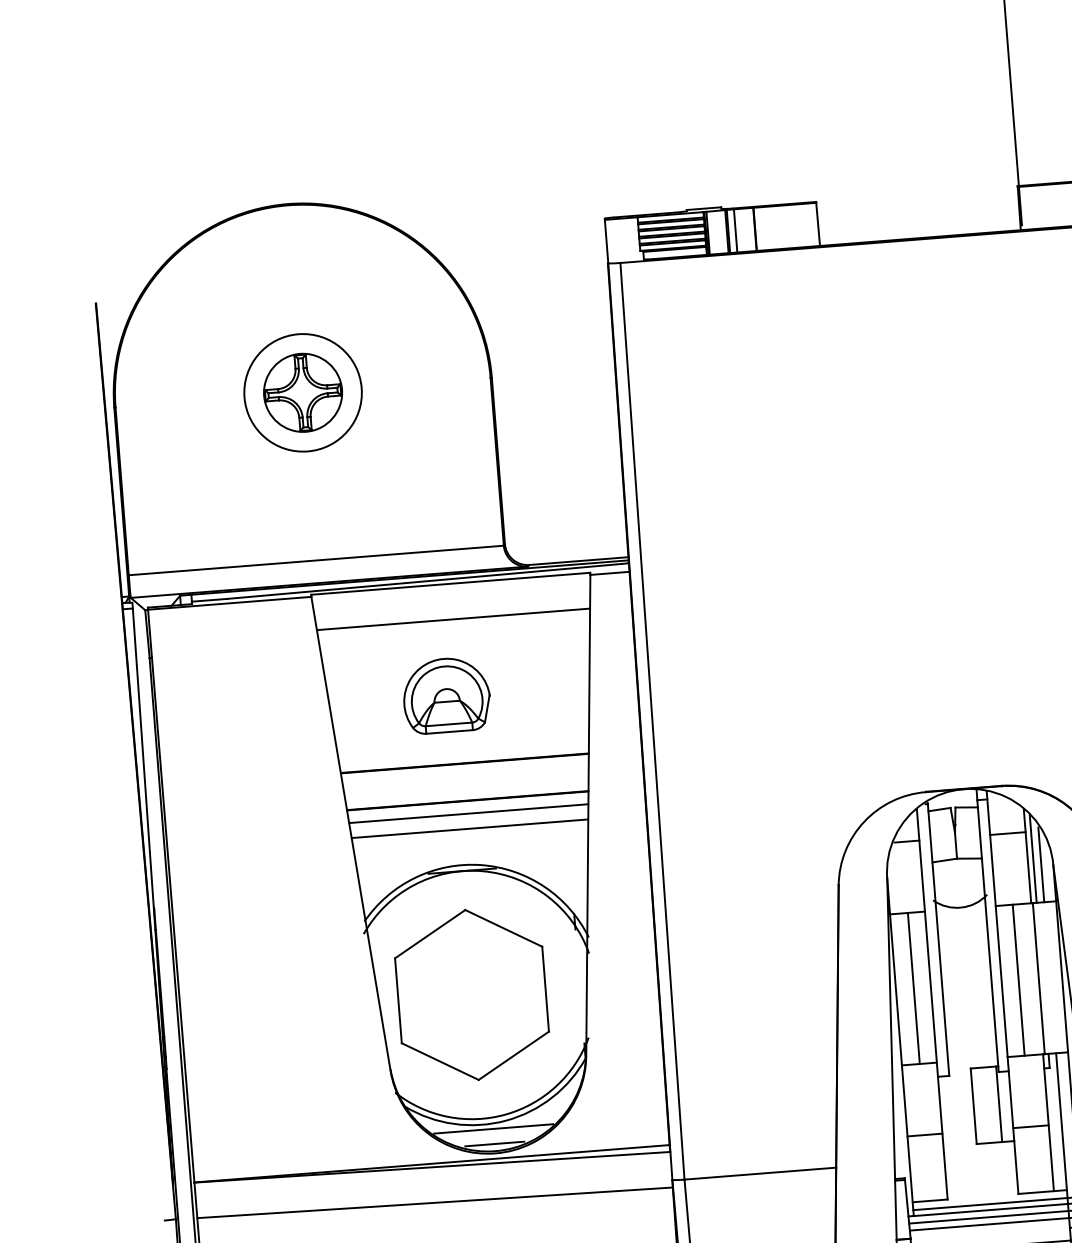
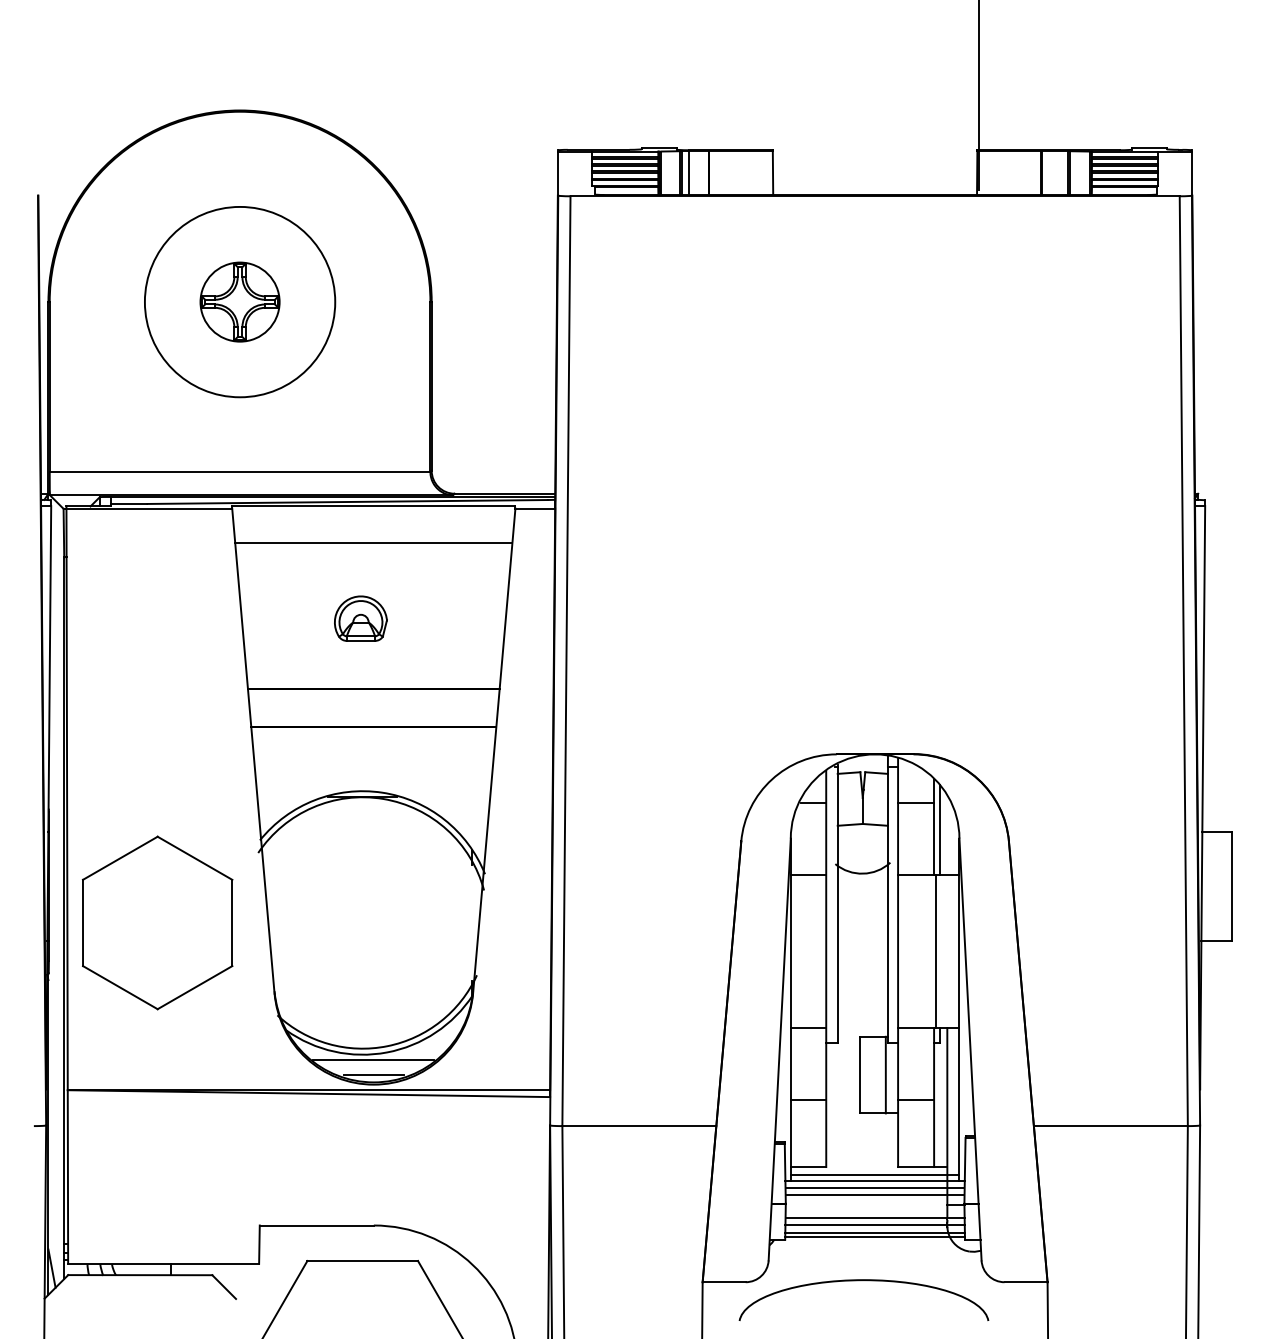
circle: (302, 392) -> (239, 301), size x1.6
part: (446, 695) -> (360, 618), size x0.6
line: (468, 813) -> (373, 739), removed
line: (469, 829) -> (373, 755), removed
line: (1041, 864) -> (947, 836), removed
line: (1018, 980) -> (915, 951), removed
line: (913, 988) -> (808, 951), removed
part: (471, 994) -> (157, 922), moved
line: (434, 1202) -> (308, 1129), removed

